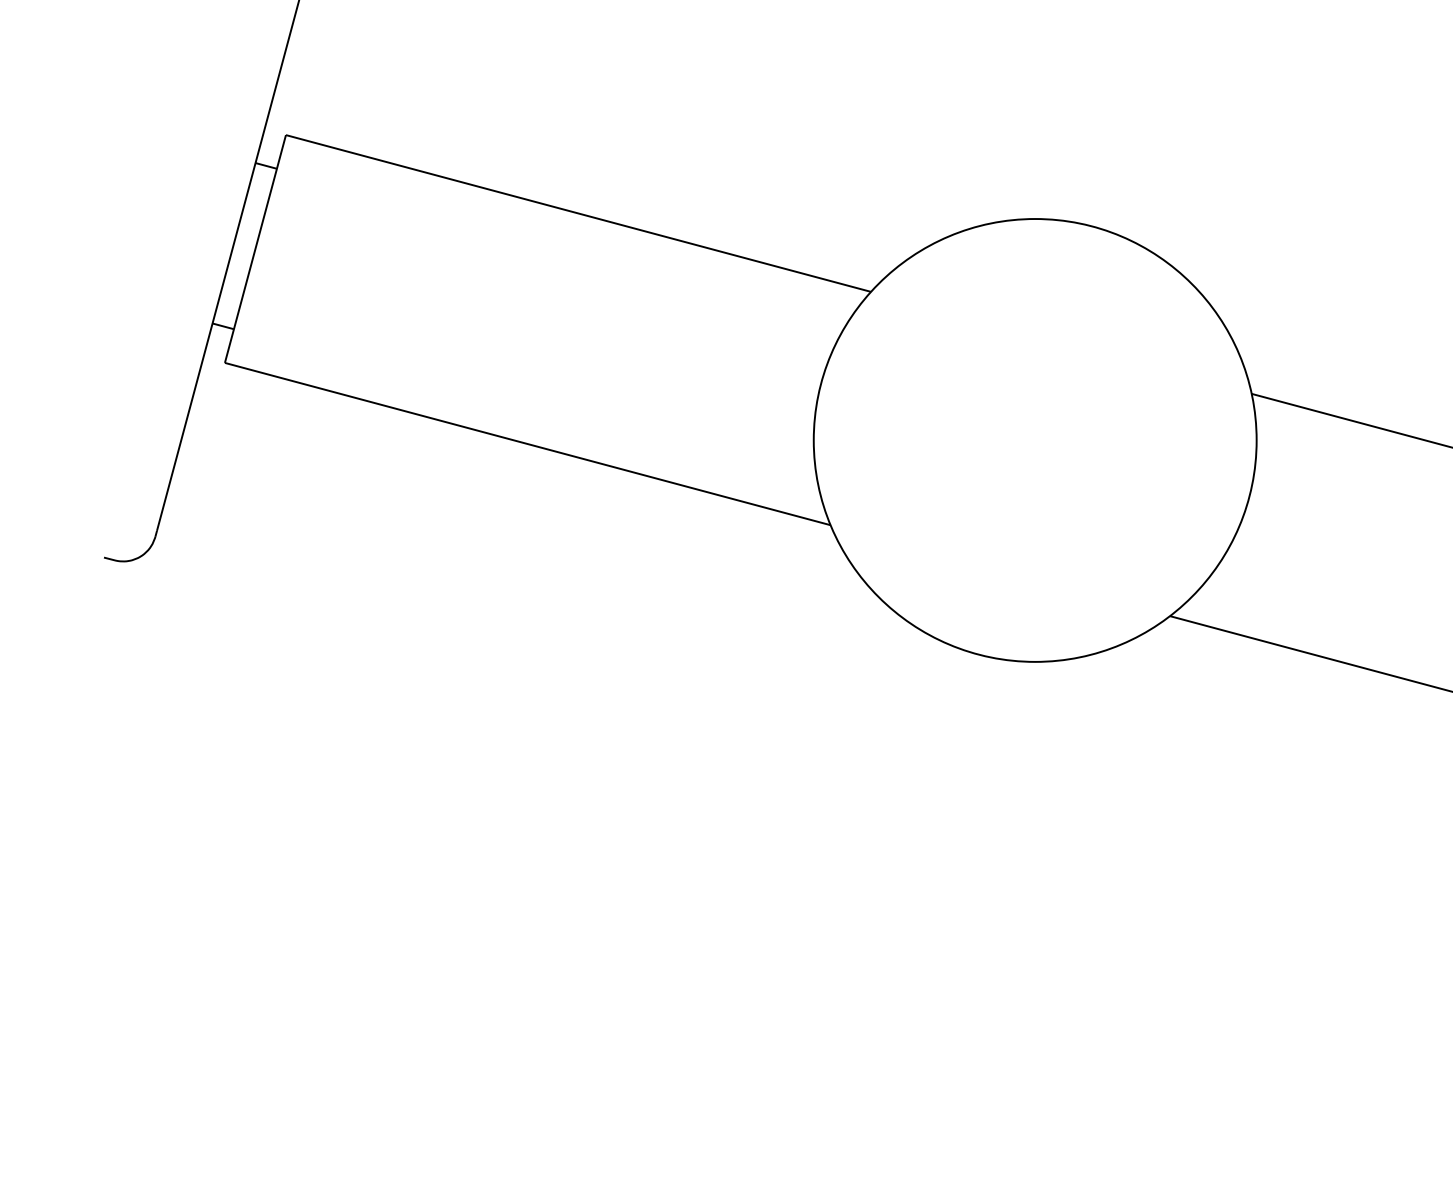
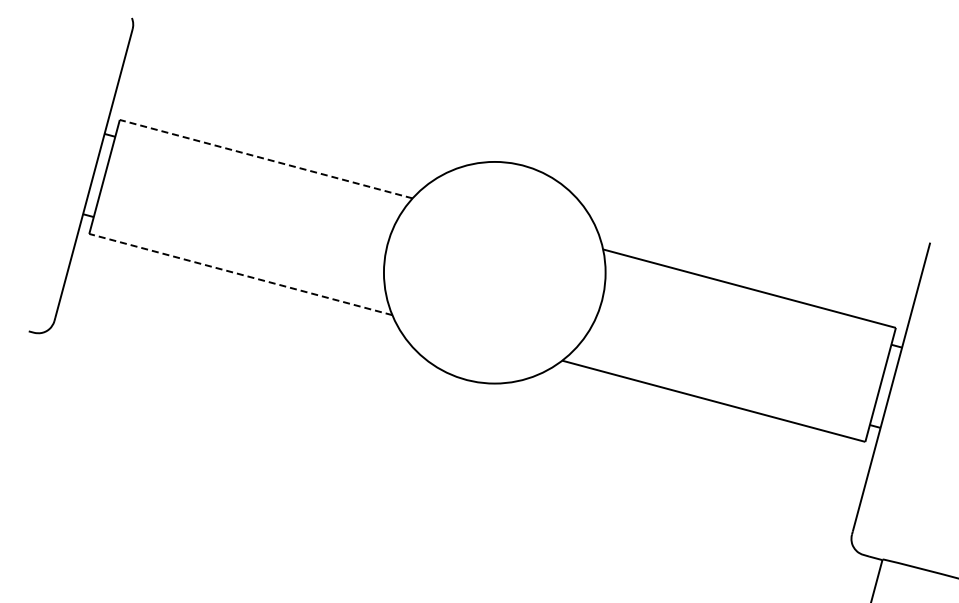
line: (579, 214) -> (266, 159), solid -> dashed
line: (527, 443) -> (240, 274), solid -> dashed

